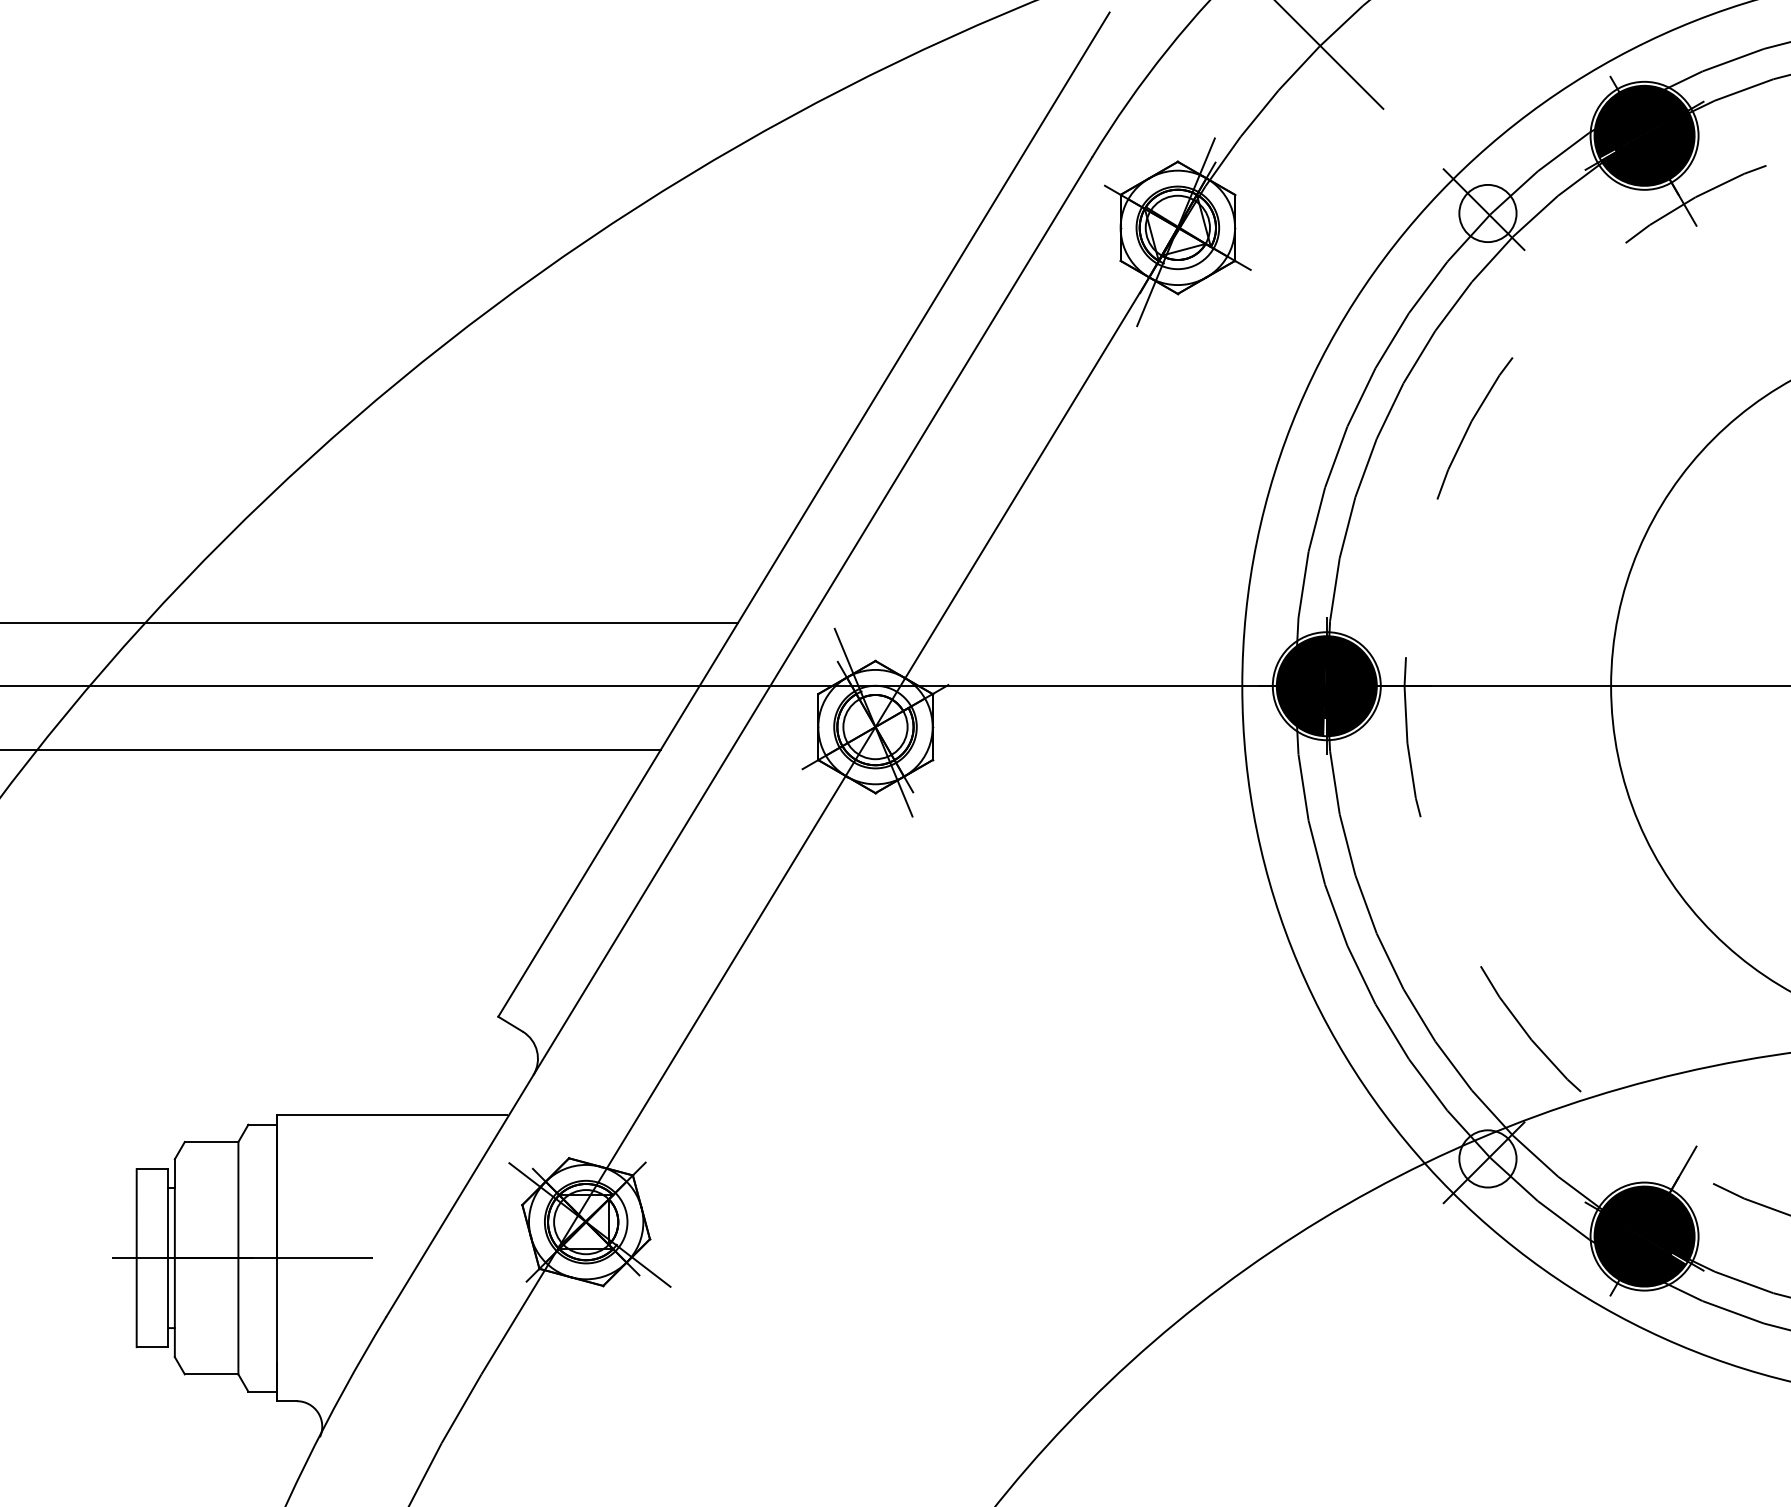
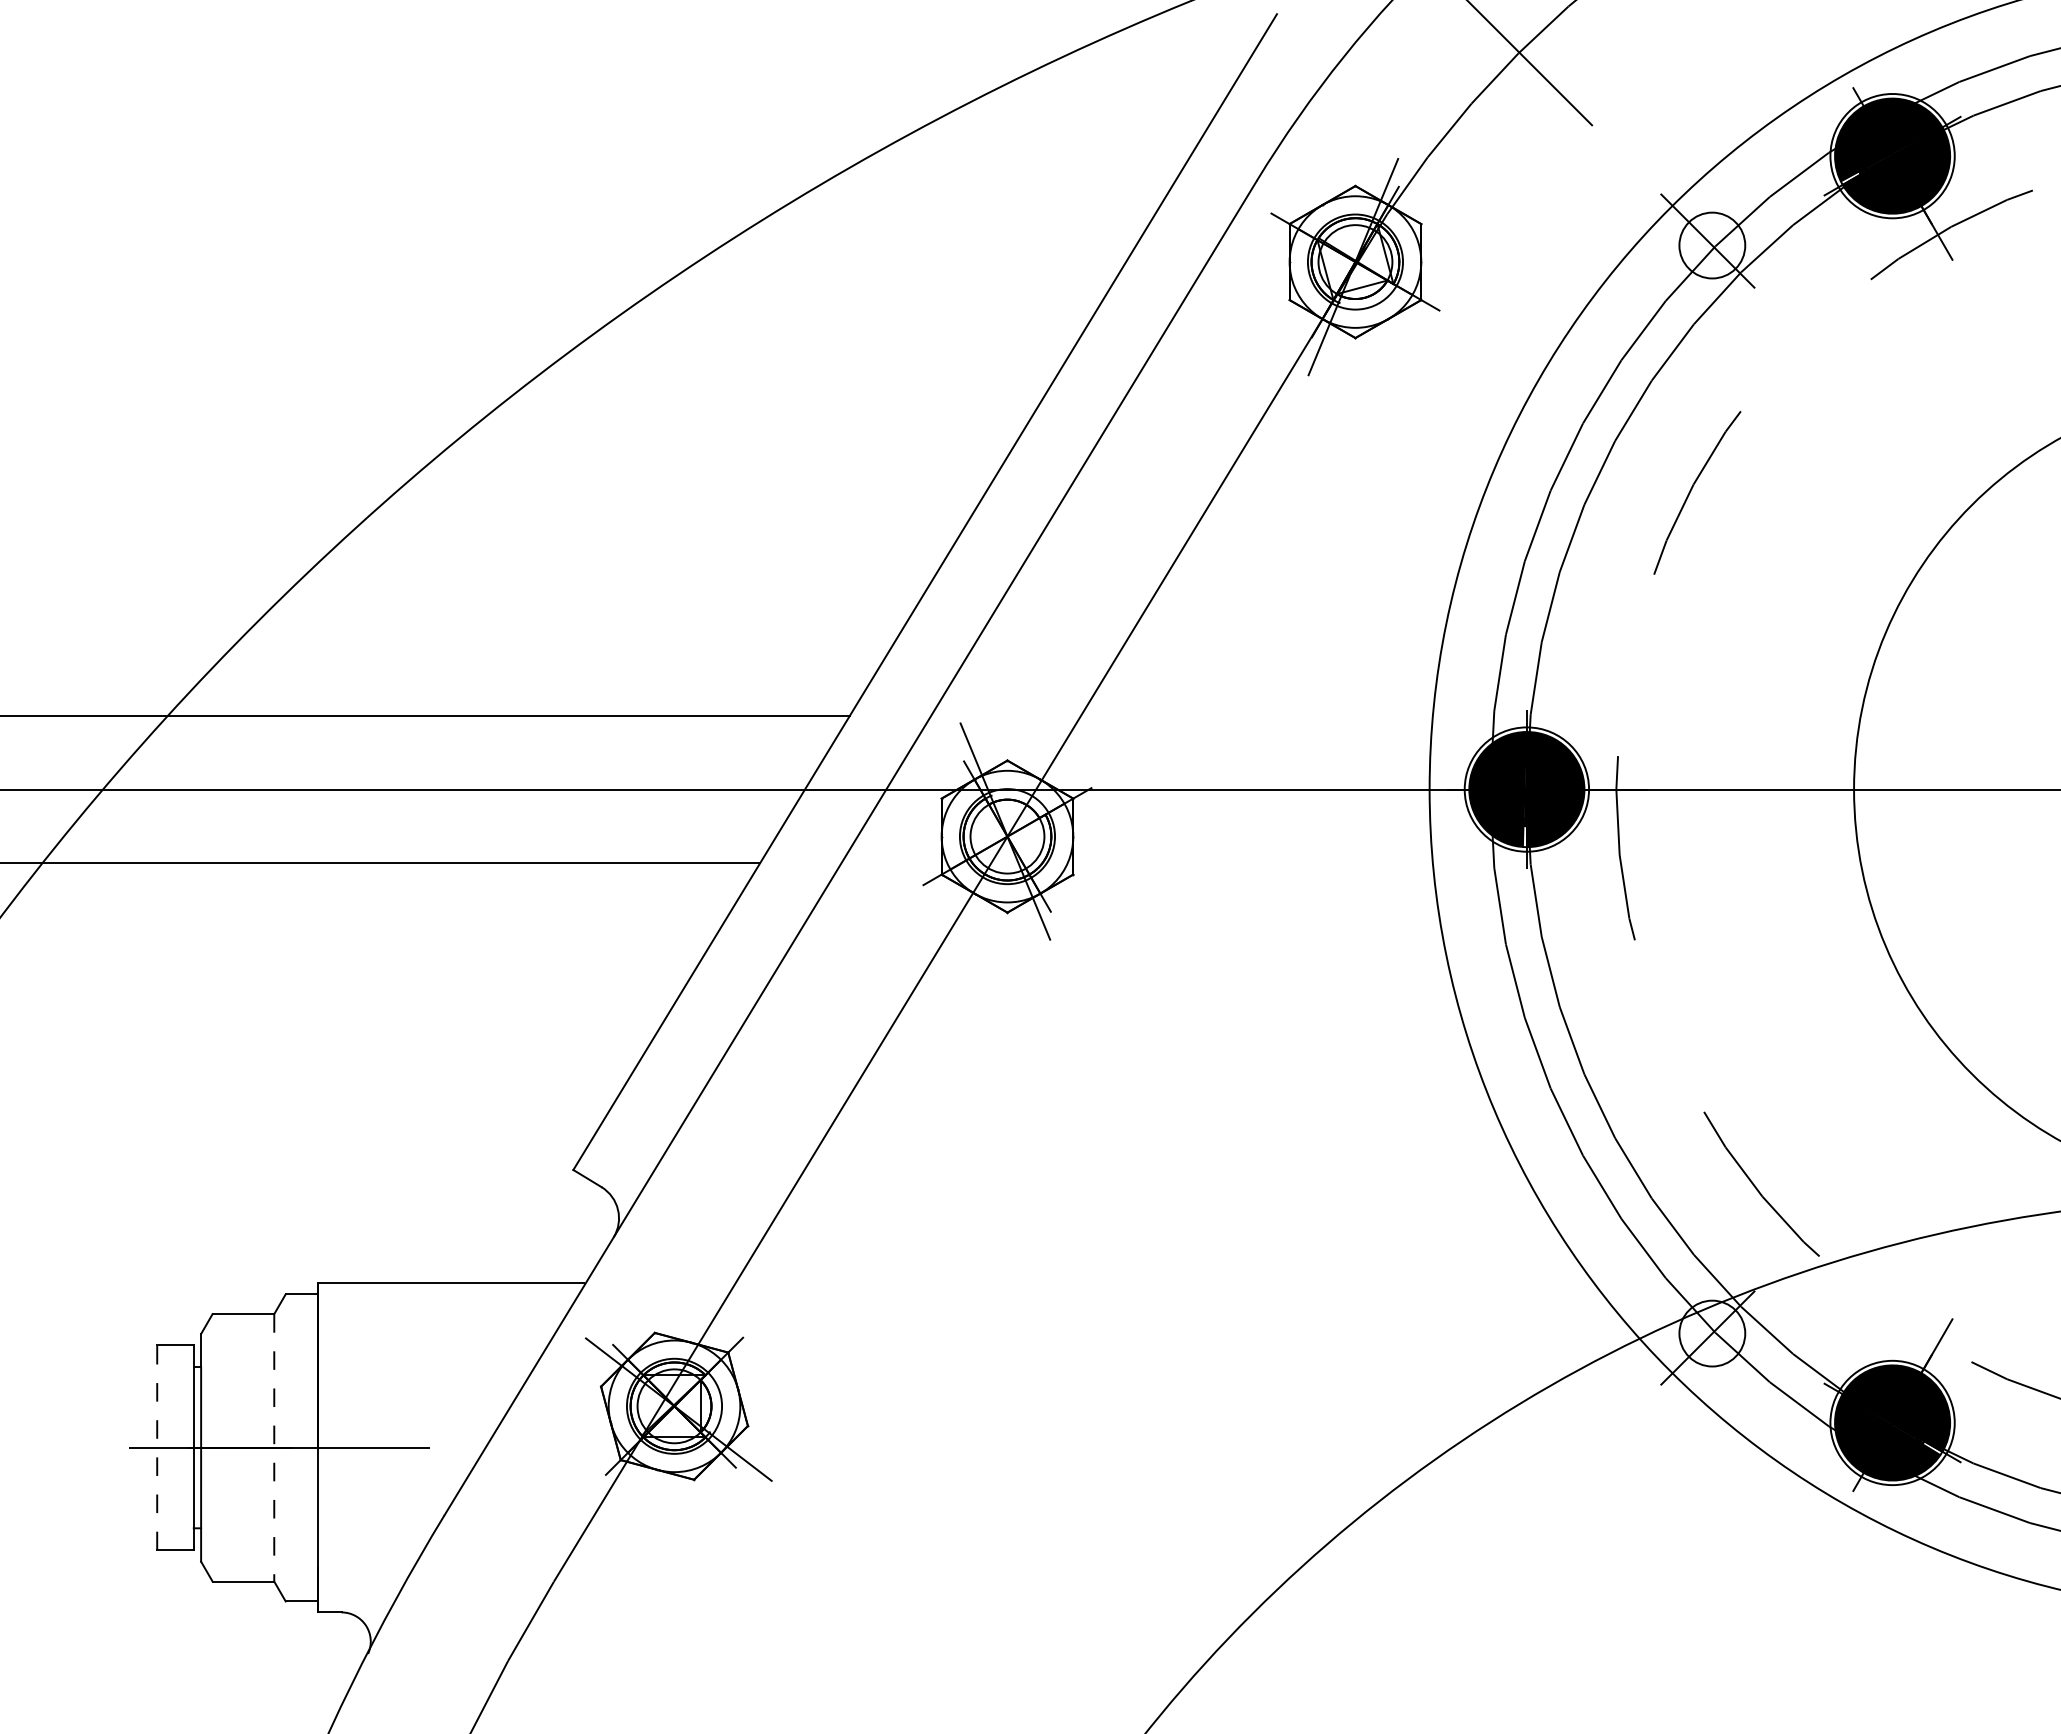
line: (136, 1257) -> (157, 1447), solid -> dashed
line: (238, 1257) -> (274, 1447), solid -> dashed

